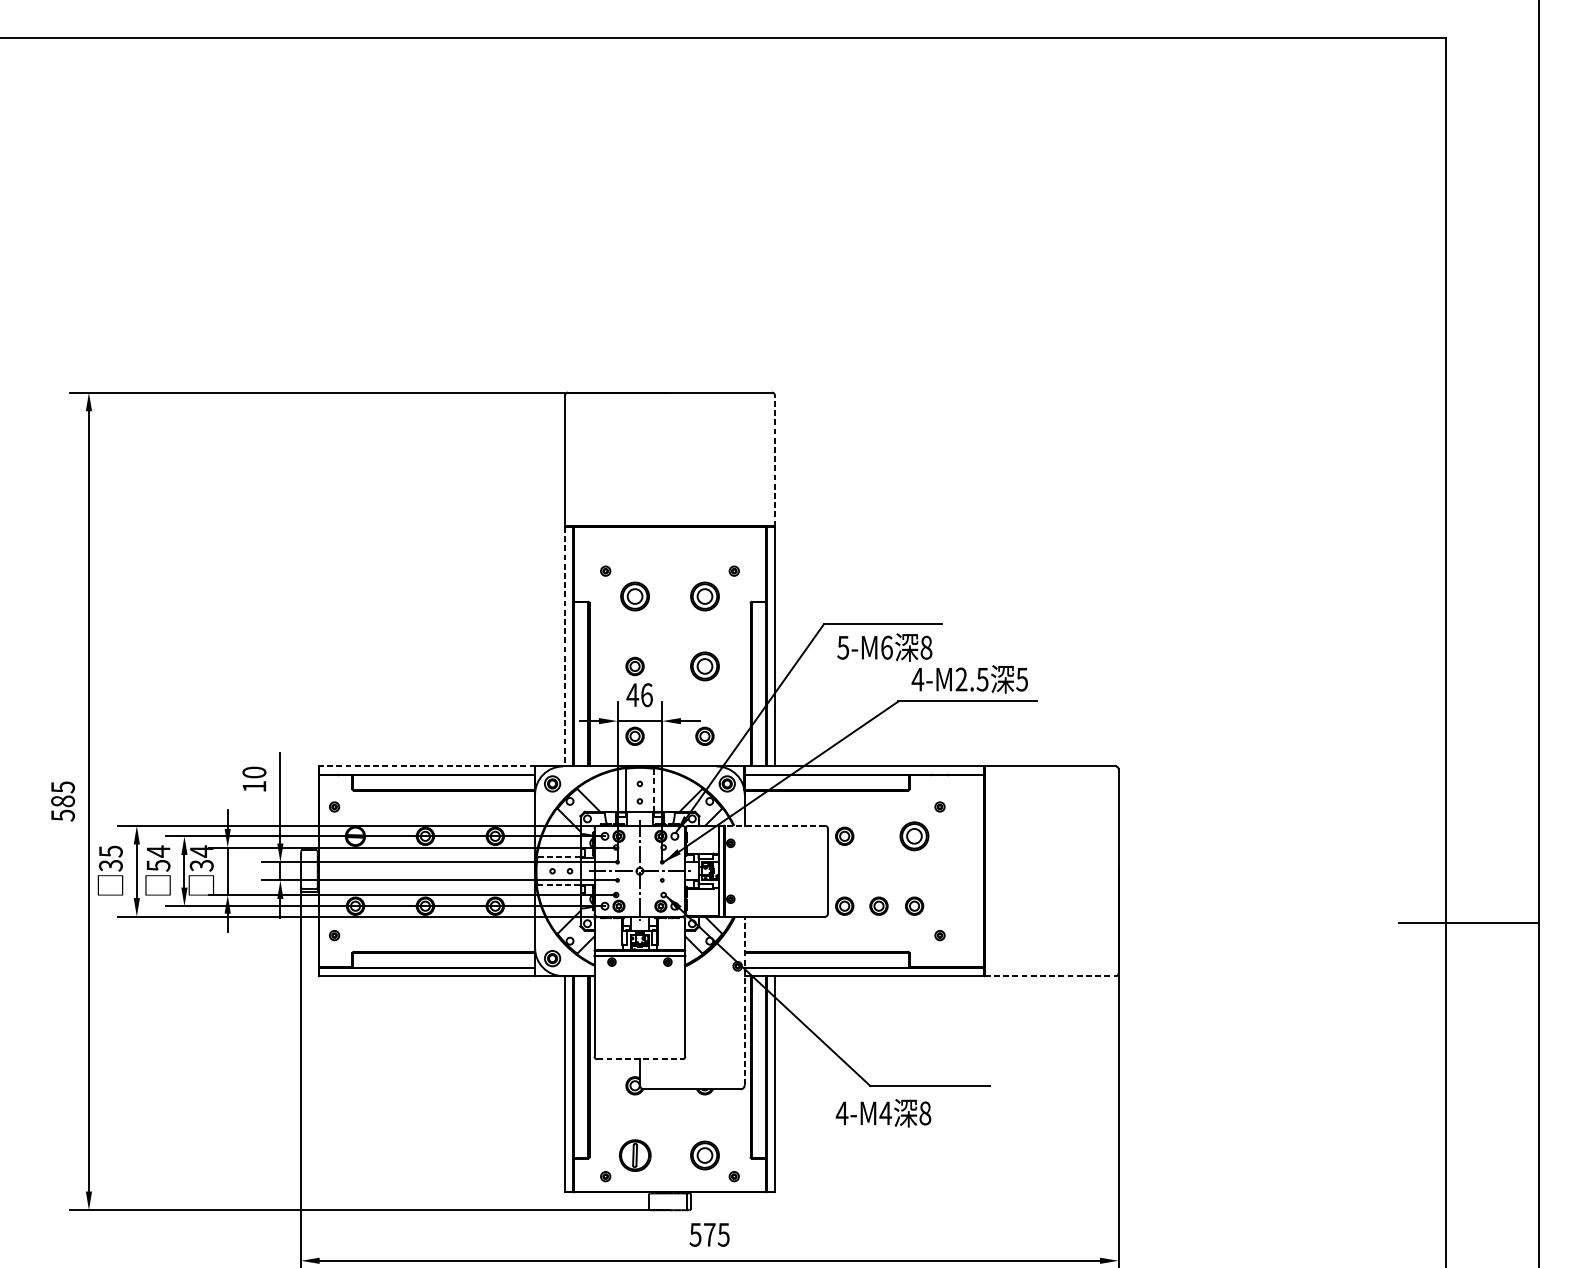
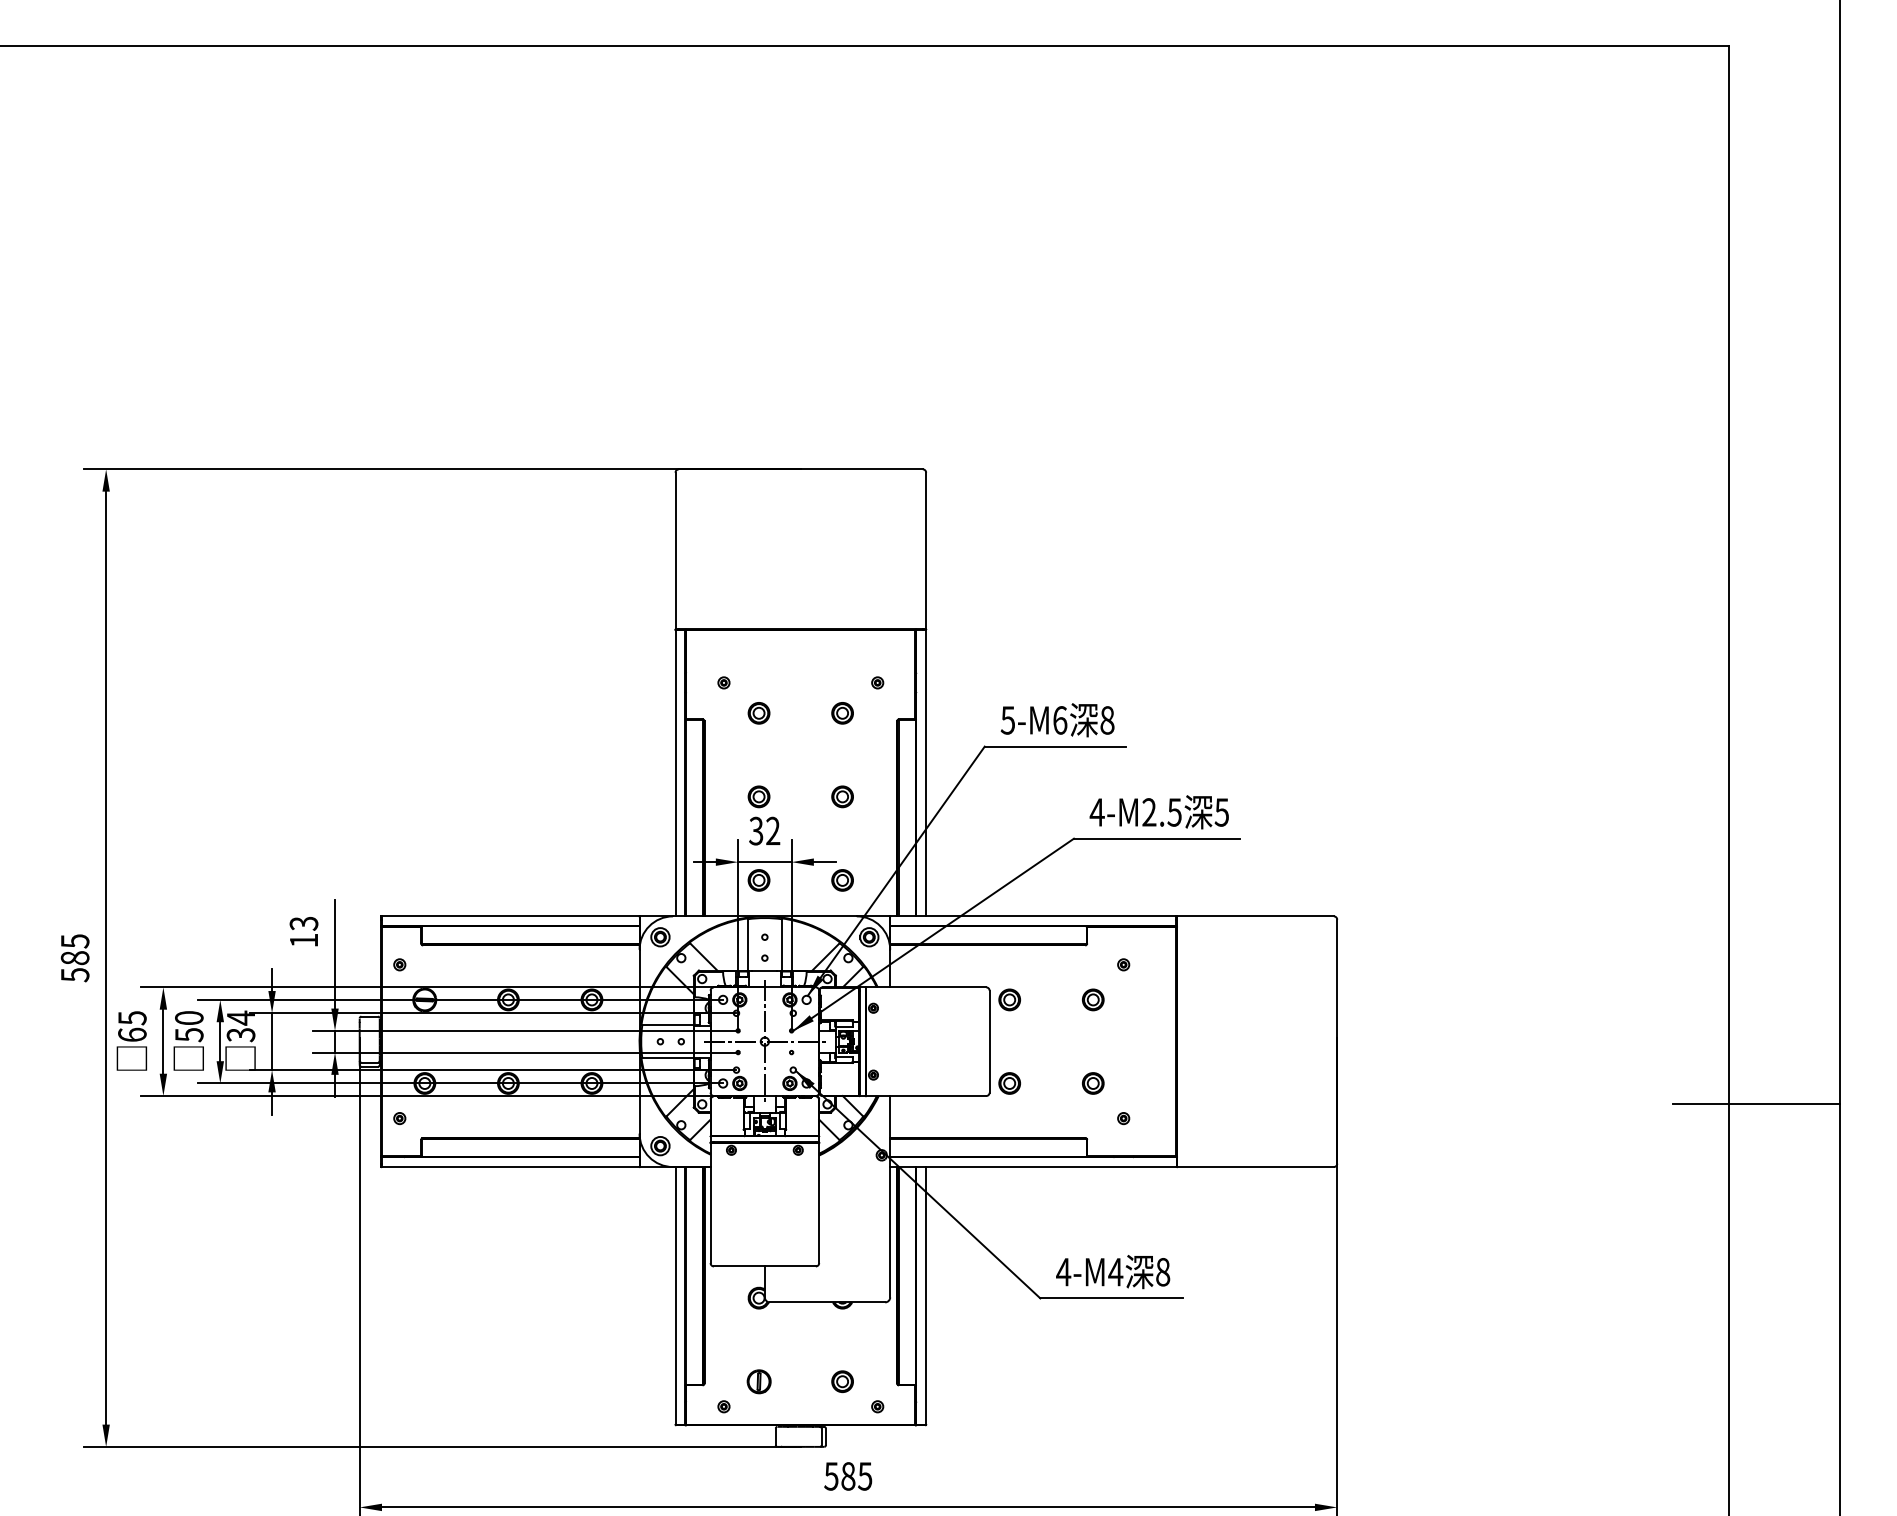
line: (775, 460) -> (926, 550), dashed -> solid
part: (634, 596) -> (758, 713), size x0.62
part: (704, 596) -> (842, 713), size x0.62
line: (565, 646) -> (675, 773), dashed -> solid
text: (884, 647) -> (1057, 720), moved
part: (704, 666) -> (842, 796), size x0.62
text: (639, 694) -> (764, 830), 46 -> 32
line: (427, 766) -> (510, 916), dashed -> solid
text: (254, 772) -> (303, 923), 10 -> 13
line: (653, 789) -> (781, 944), dashed -> solid
line: (775, 825) -> (926, 987), dashed -> solid
part: (914, 835) -> (1093, 999), size x0.62
text: (158, 851) -> (189, 1017), 54 -> 50
line: (559, 857) -> (668, 1025), dashed -> solid
text: (110, 865) -> (132, 1034), 35 -> 65
line: (559, 885) -> (668, 1058), dashed -> solid
part: (878, 906) -> (1050, 1083), removed
line: (1051, 976) -> (1256, 1167), dashed -> solid
line: (744, 1000) -> (890, 1196), dashed -> solid
line: (639, 1059) -> (764, 1266), dashed -> solid
text: (883, 1113) -> (1113, 1272), moved
part: (634, 1155) -> (758, 1381), size x0.62
part: (704, 1155) -> (842, 1381), size x0.62
text: (709, 1234) -> (848, 1476), 575 -> 585

